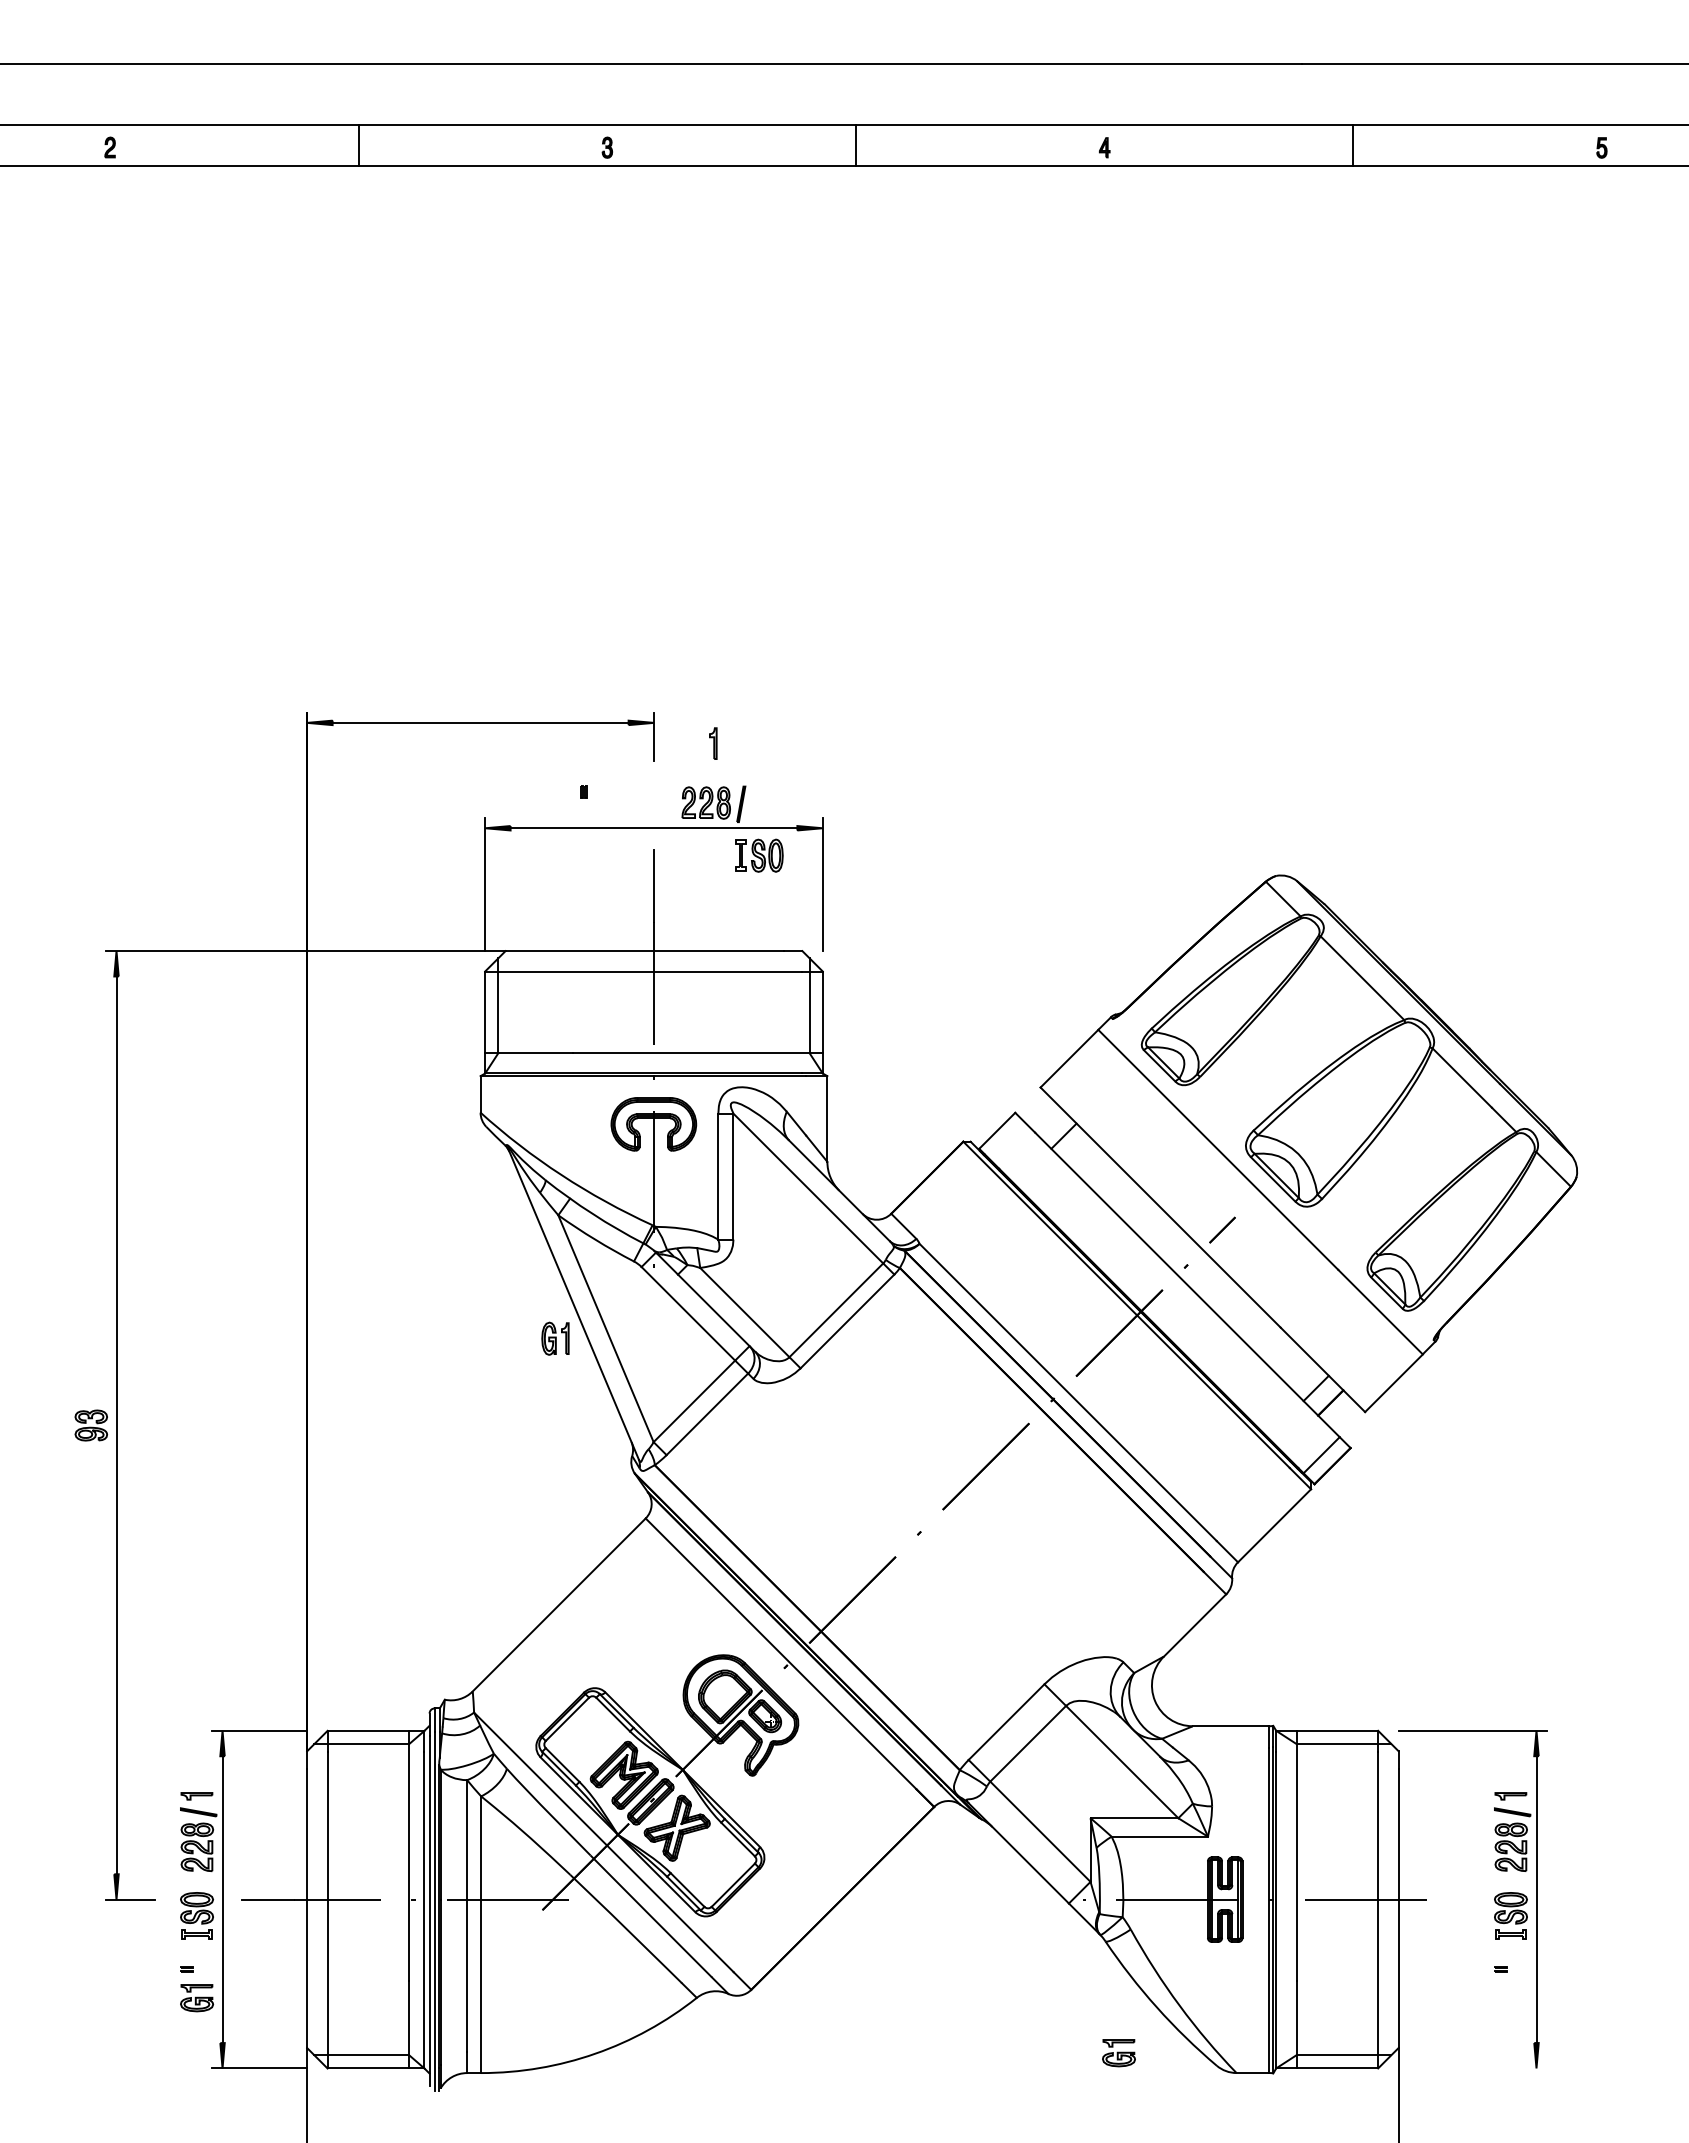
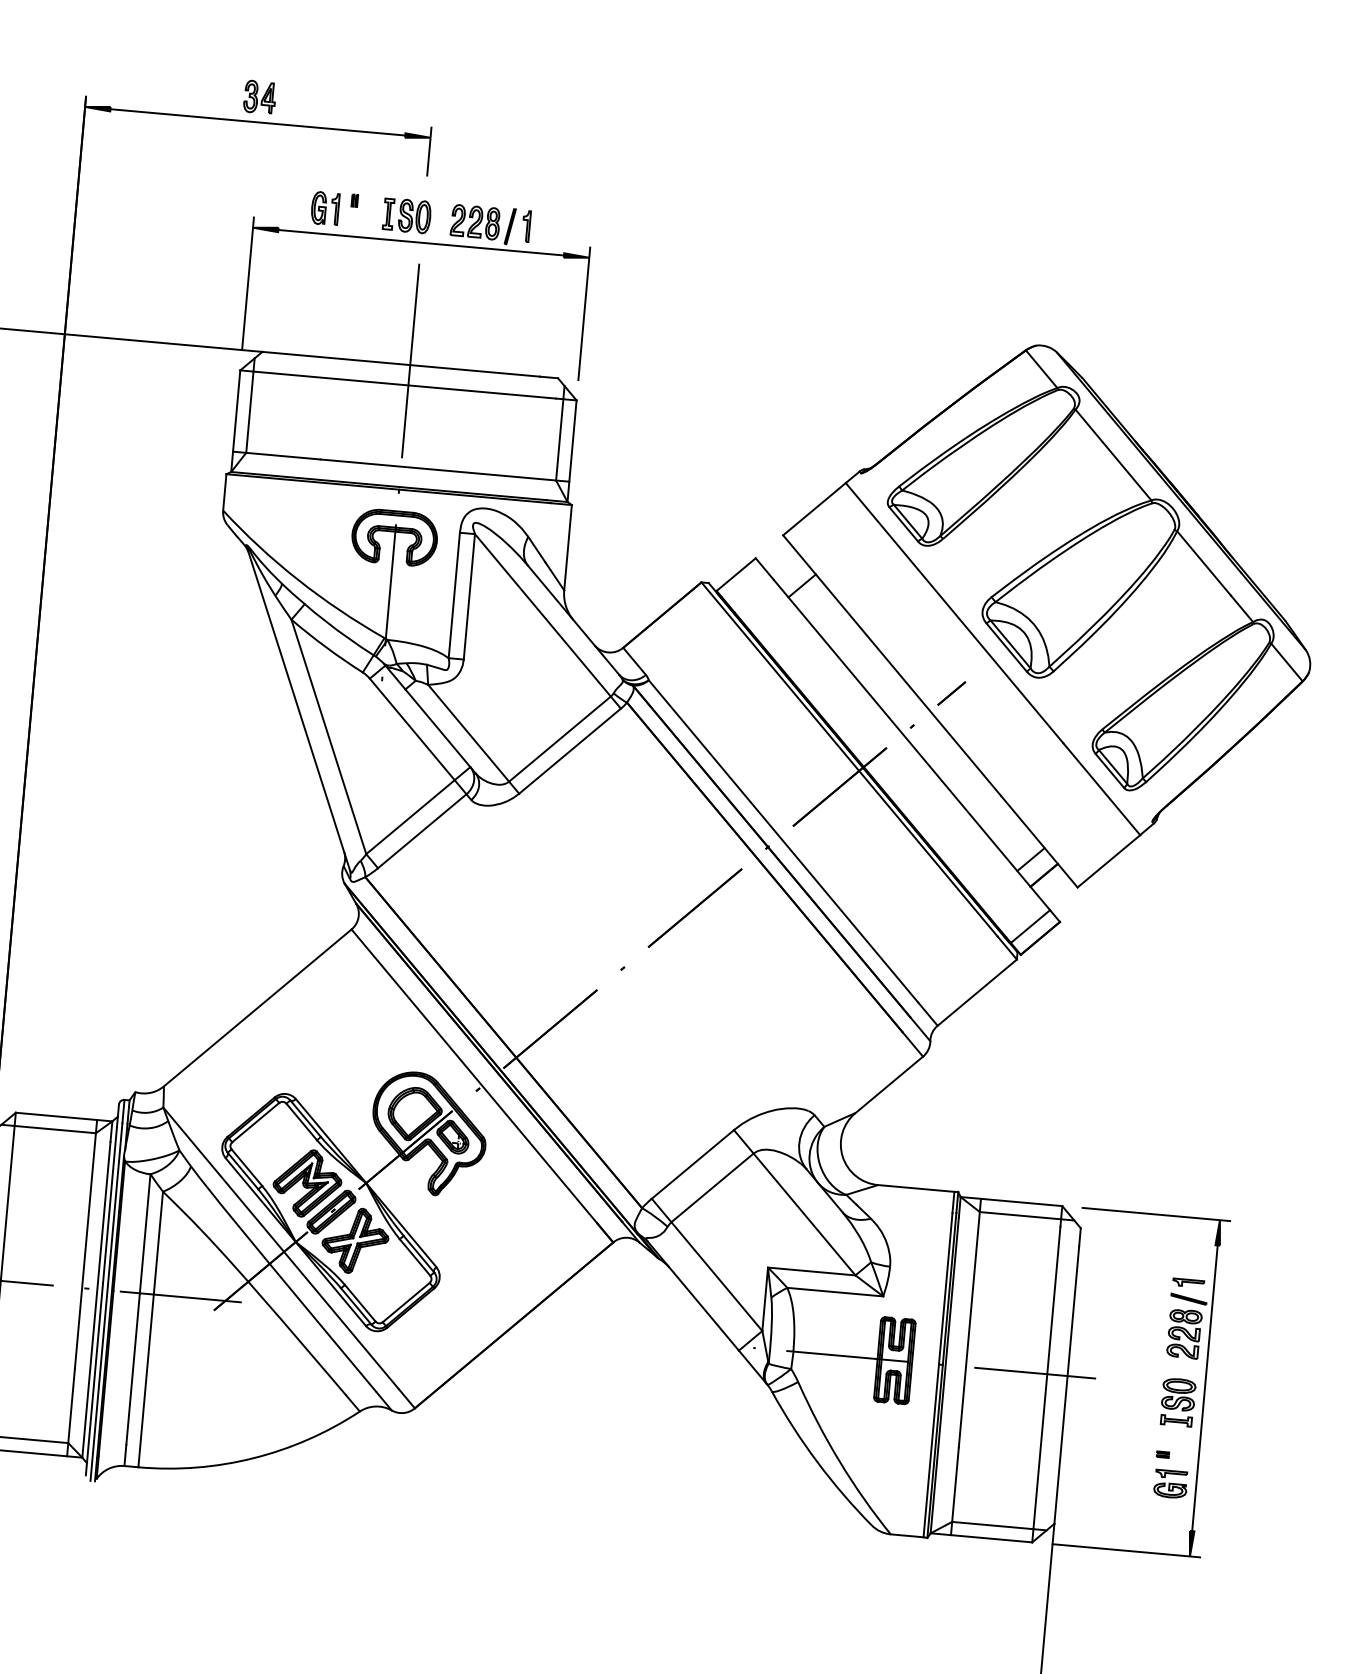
part: (480, 697) -> (259, 97), added
part: (713, 743) -> (526, 226), moved
part: (759, 855) -> (407, 215), moved
part: (555, 1338) -> (325, 208), moved
part: (1118, 2053) -> (1170, 1484), moved
line: (1472, 2068) -> (1126, 1550), added

